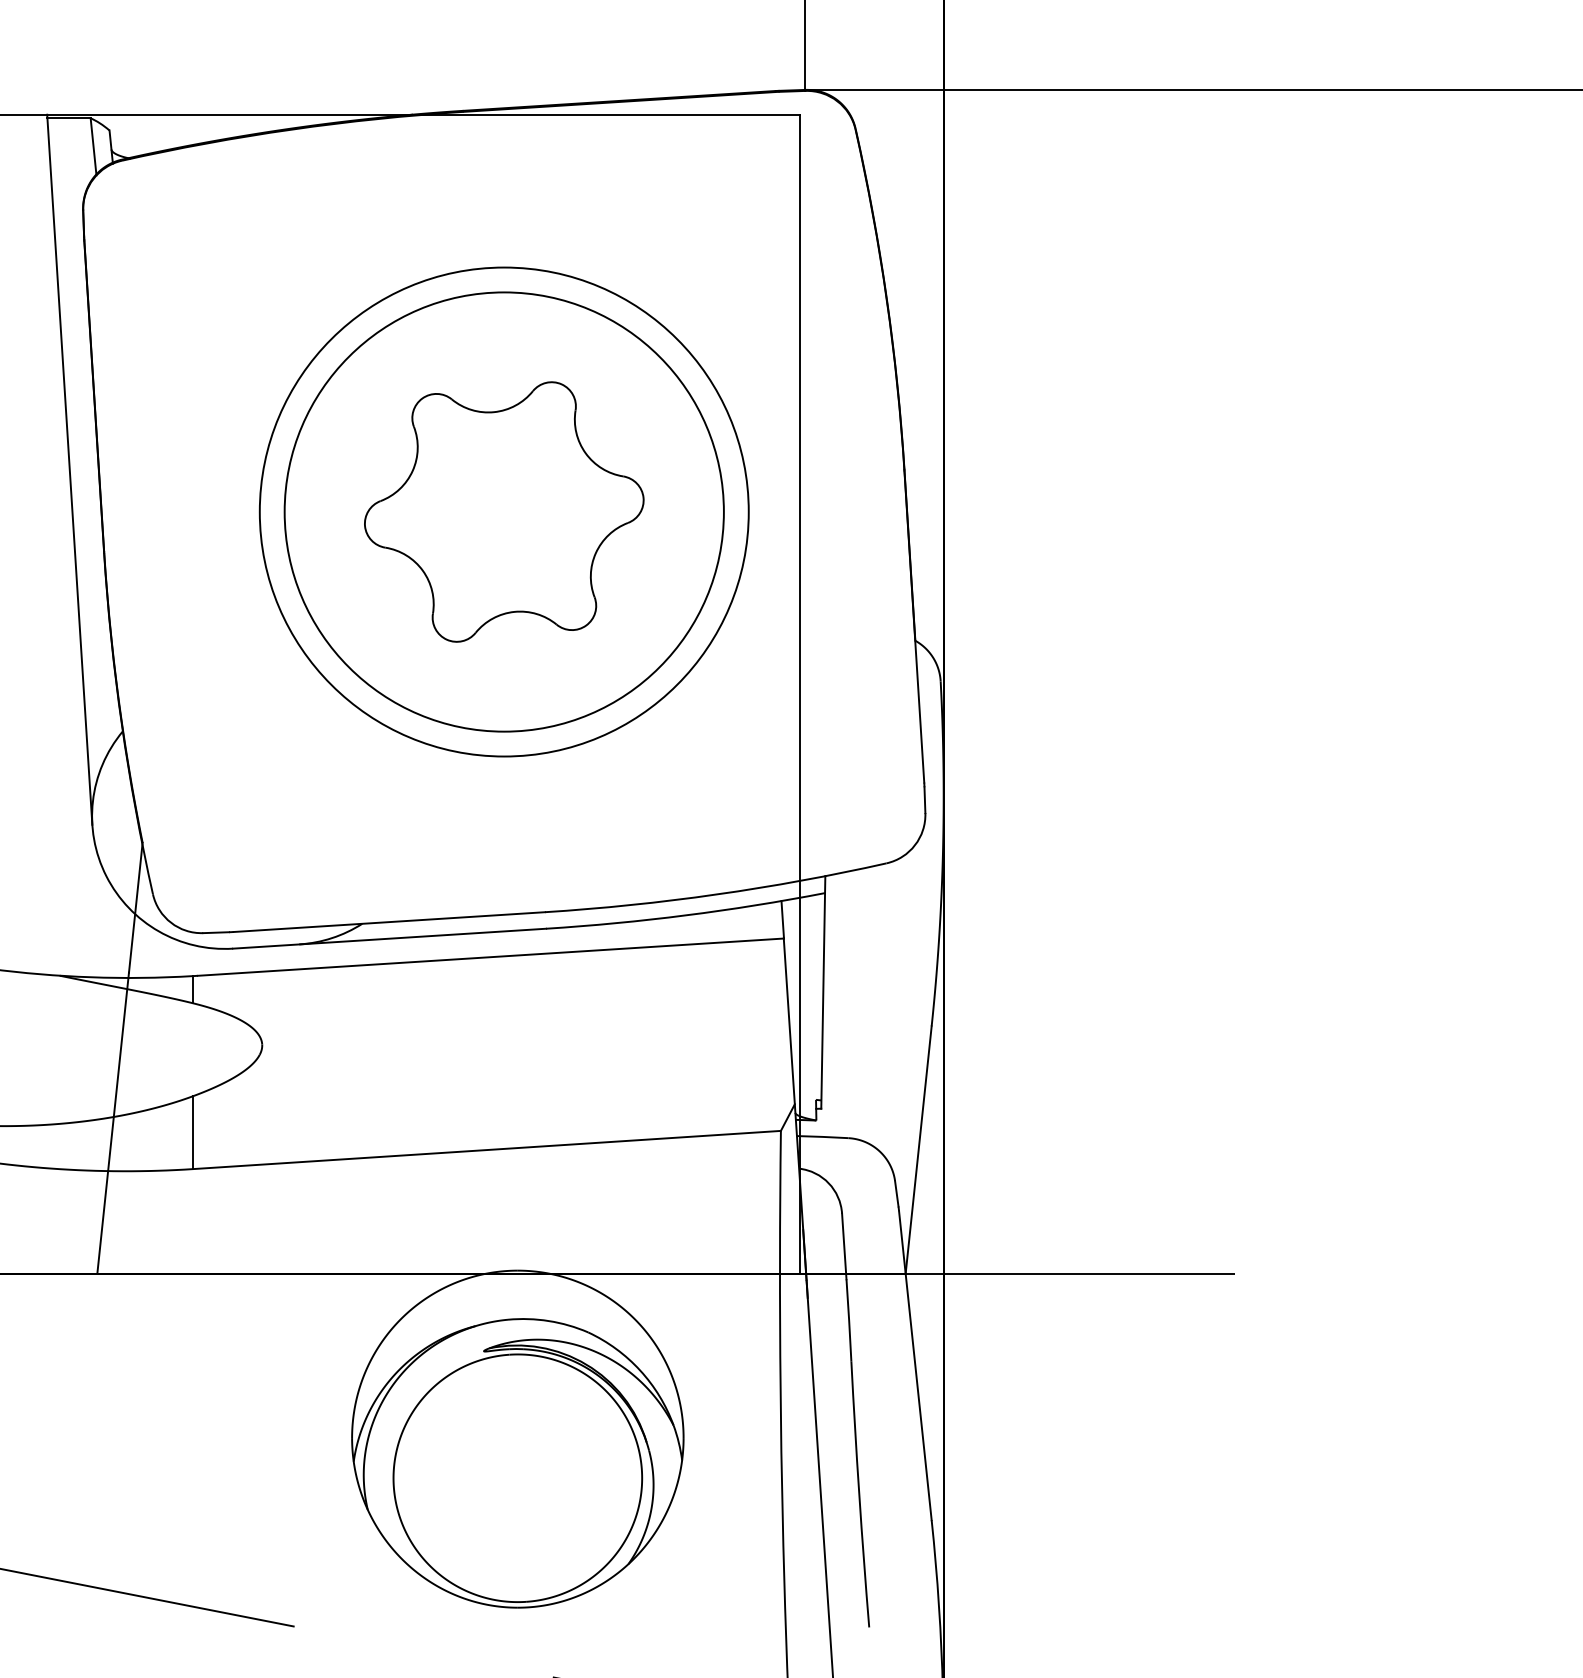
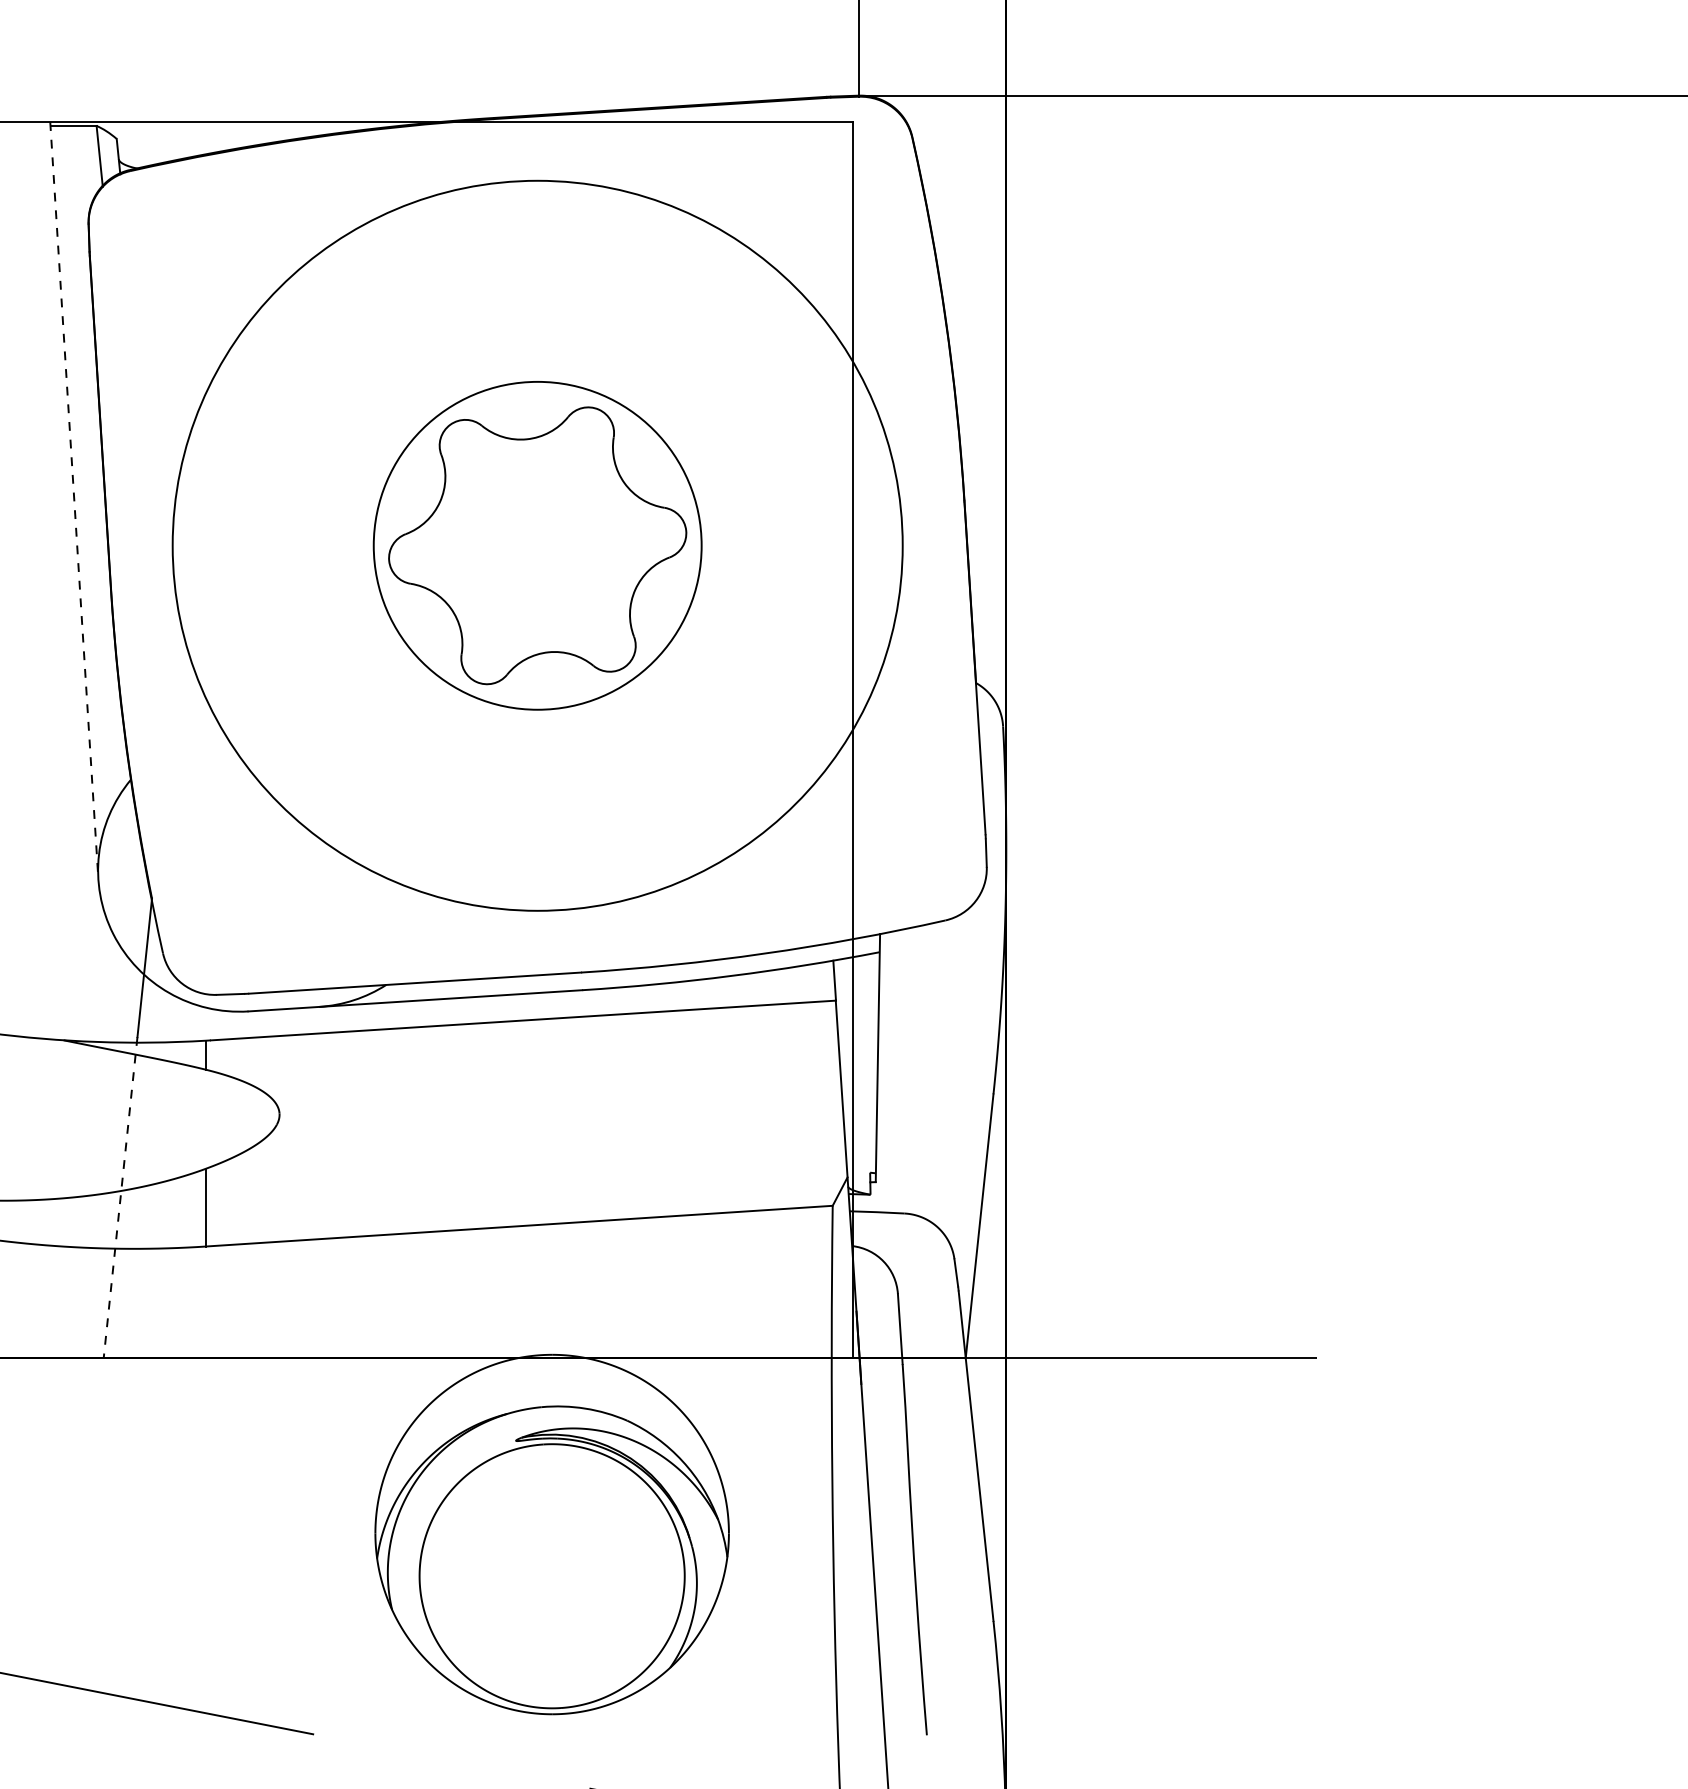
line: (69, 470) -> (74, 501), solid -> dashed
circle: (504, 511) -> (537, 545), size x0.7
circle: (504, 511) -> (537, 545), size x1.4
line: (113, 1123) -> (120, 1197), solid -> dashed

